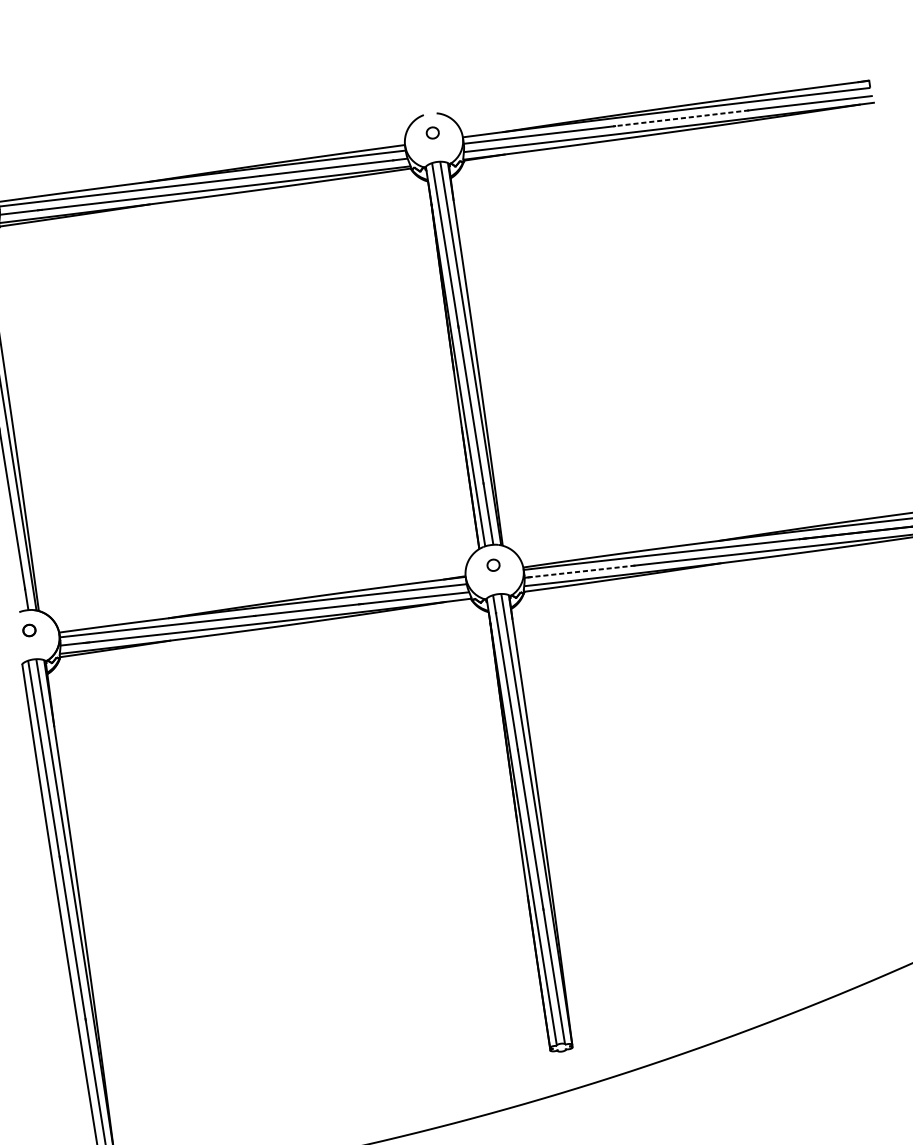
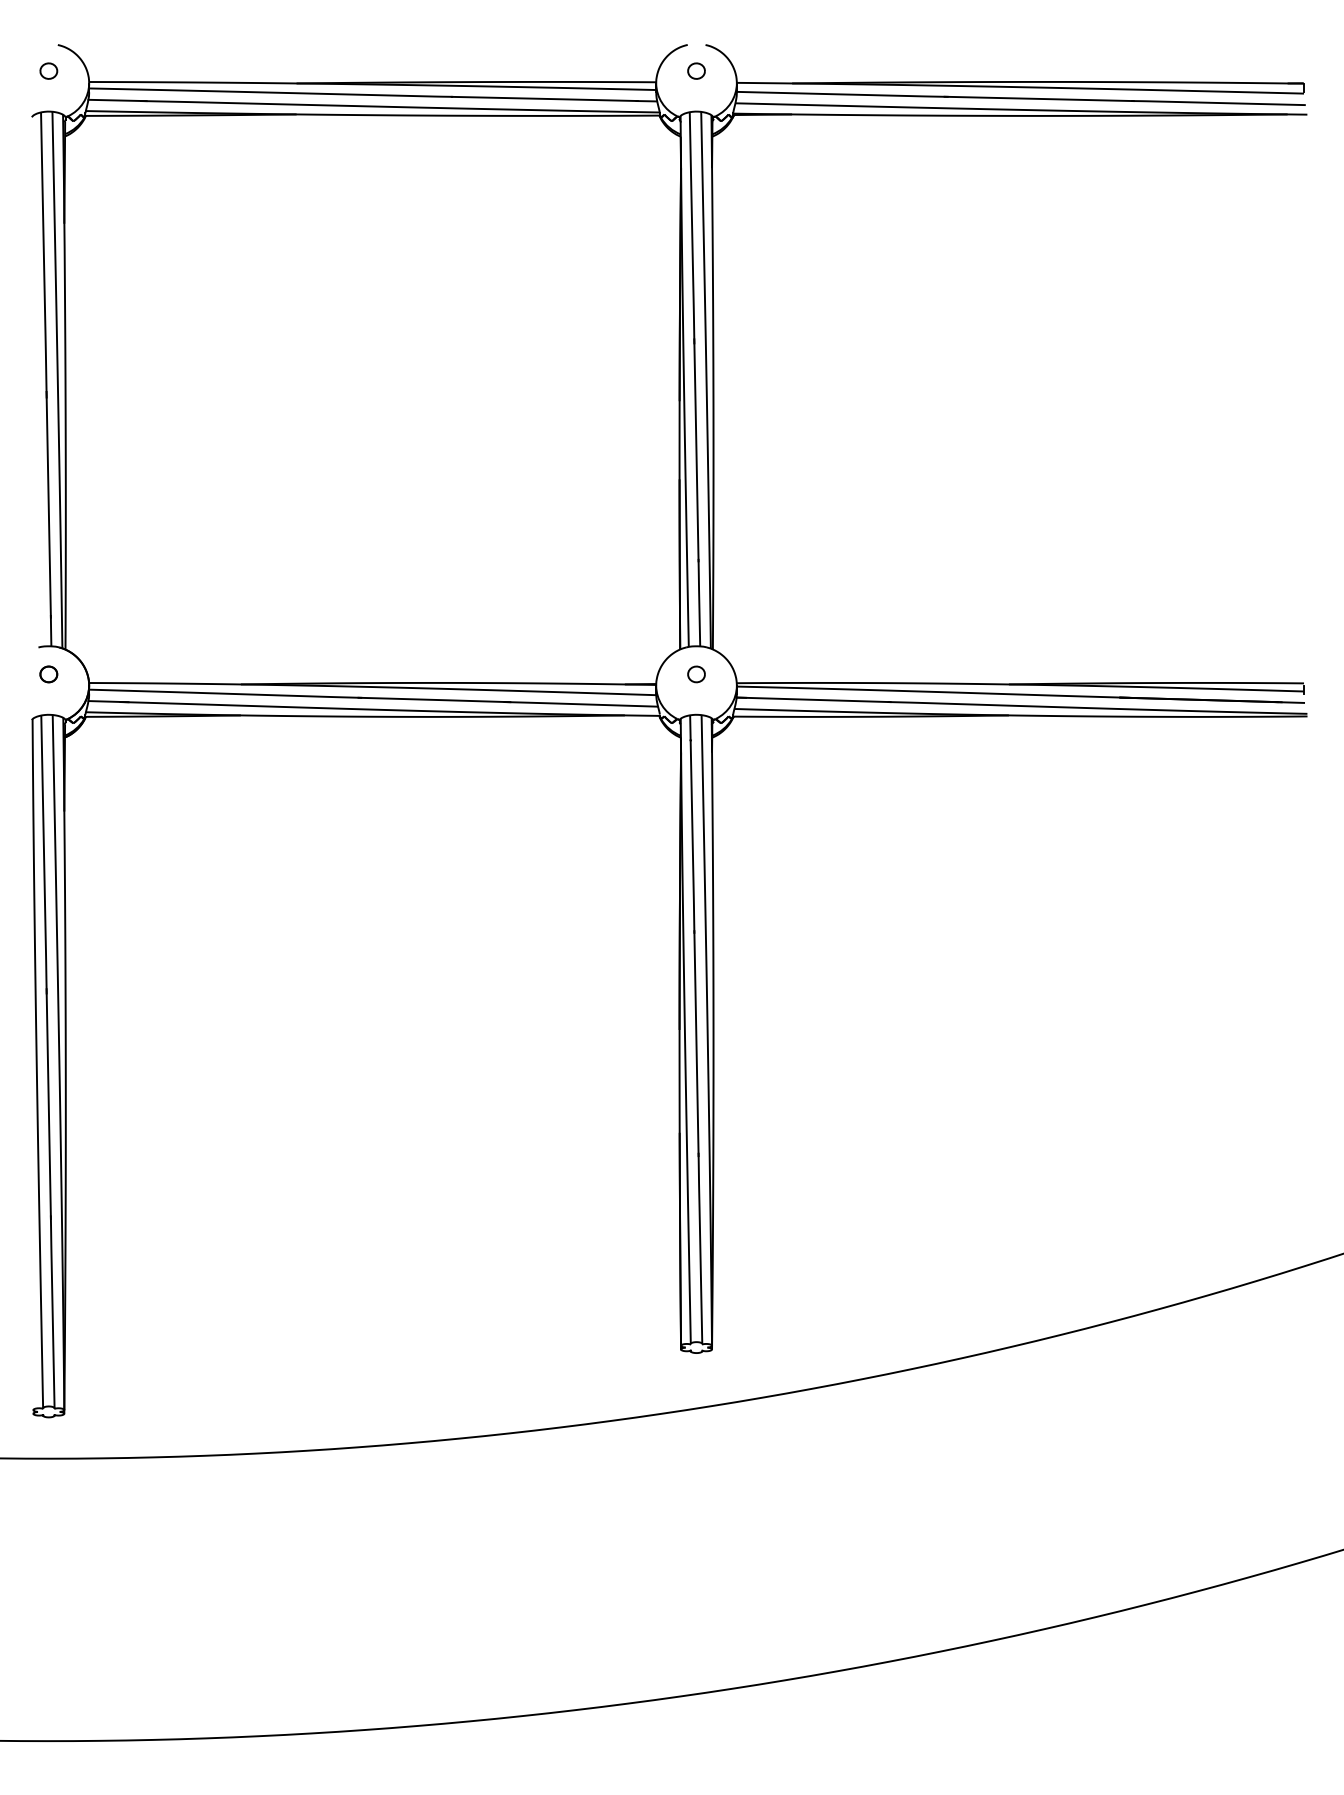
line: (681, 118) -> (1039, 98), dashed -> solid
line: (579, 571) -> (813, 699), dashed -> solid

